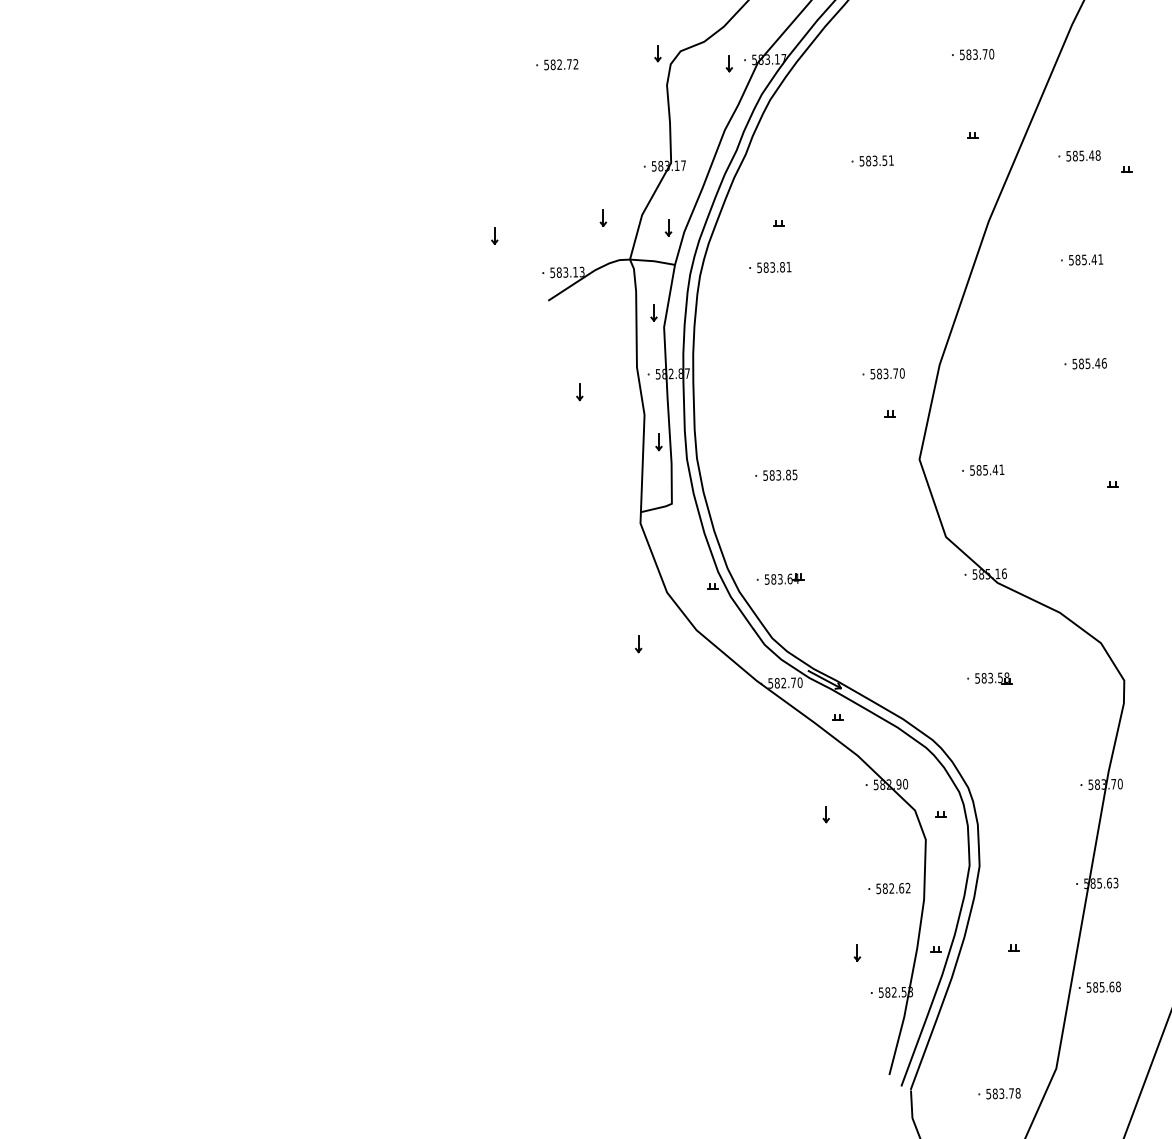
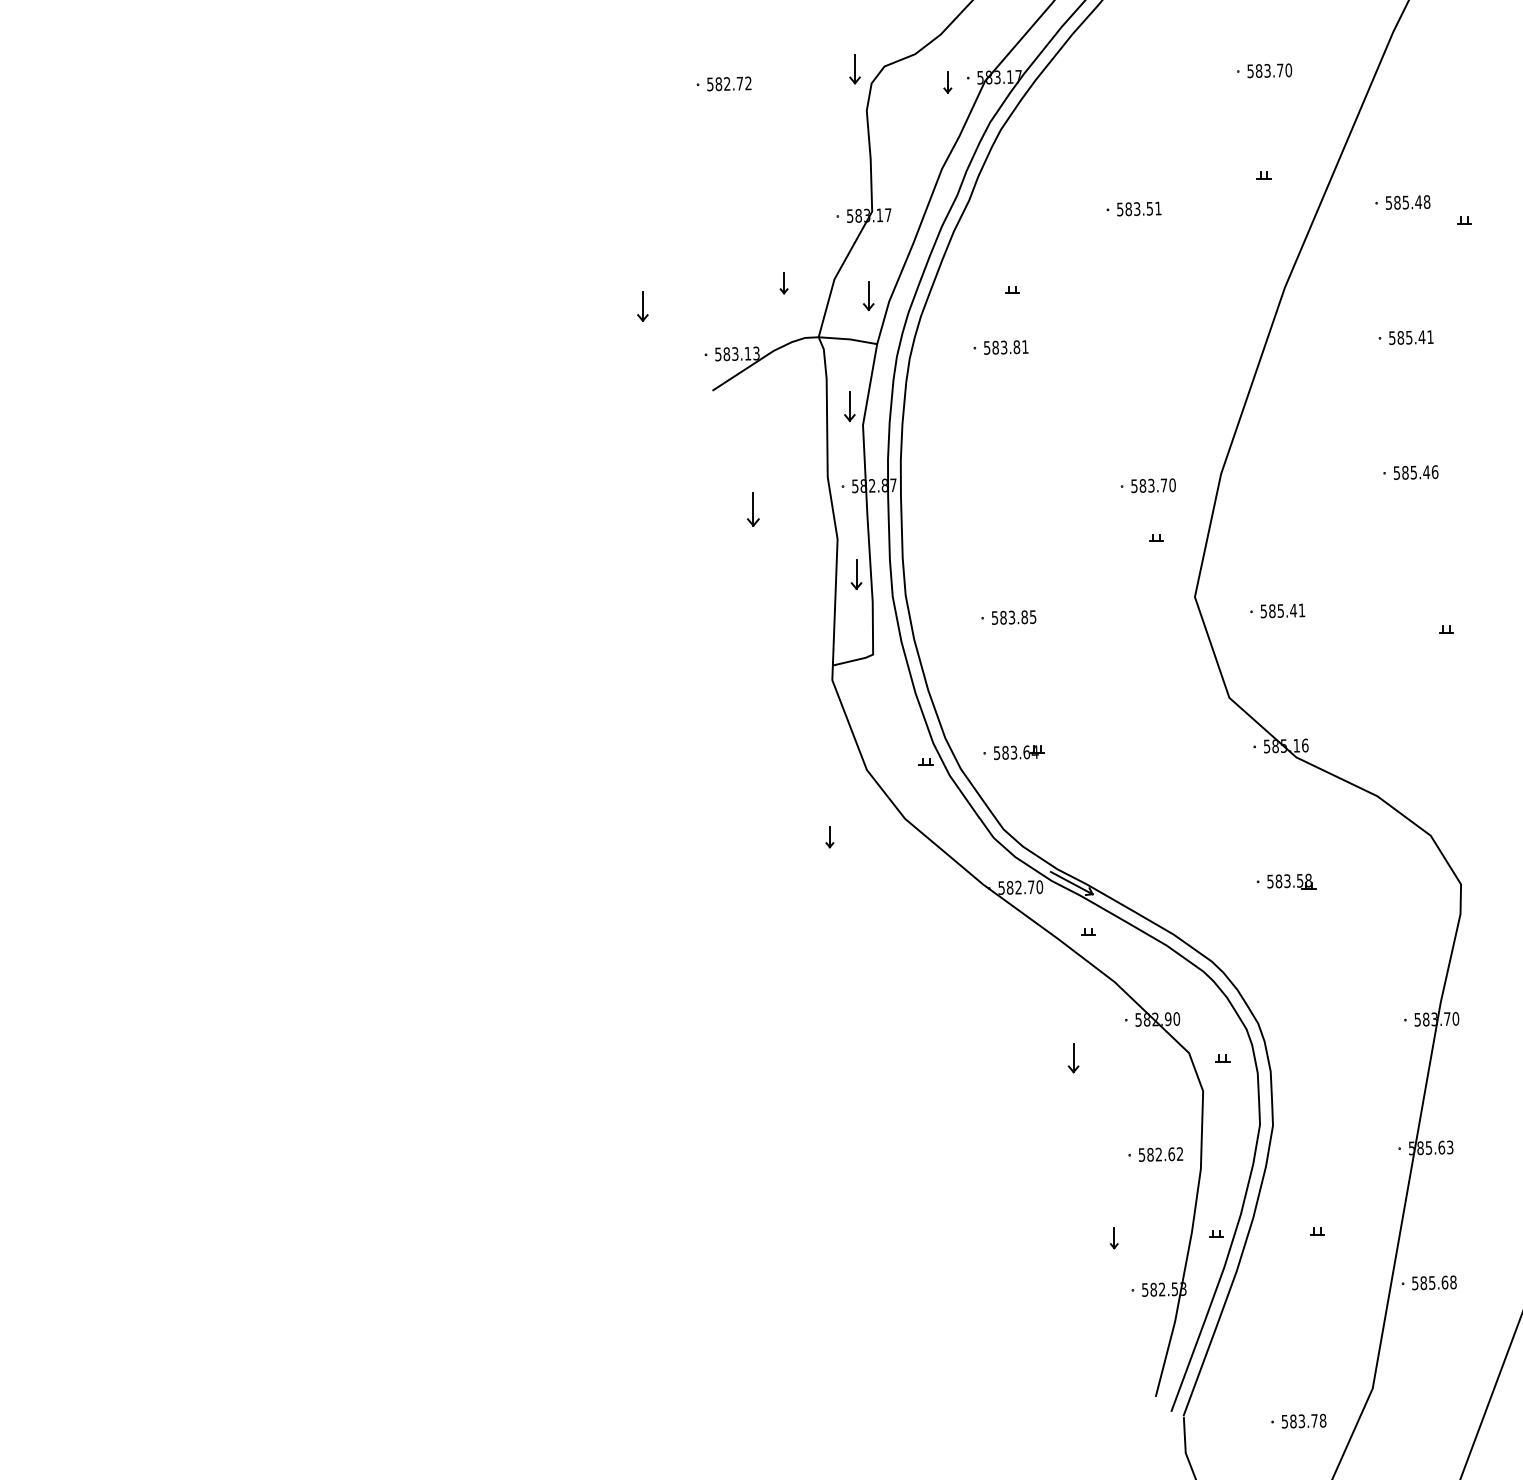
part: (657, 53) -> (854, 69), size x1.4
part: (668, 228) -> (868, 296), size x1.4
part: (494, 235) -> (642, 306), size x1.4
part: (653, 312) -> (849, 406), size x1.4
part: (579, 392) -> (753, 509), size x1.6
part: (658, 442) -> (855, 574), size x1.4
part: (826, 814) -> (1073, 1058), size x1.4

